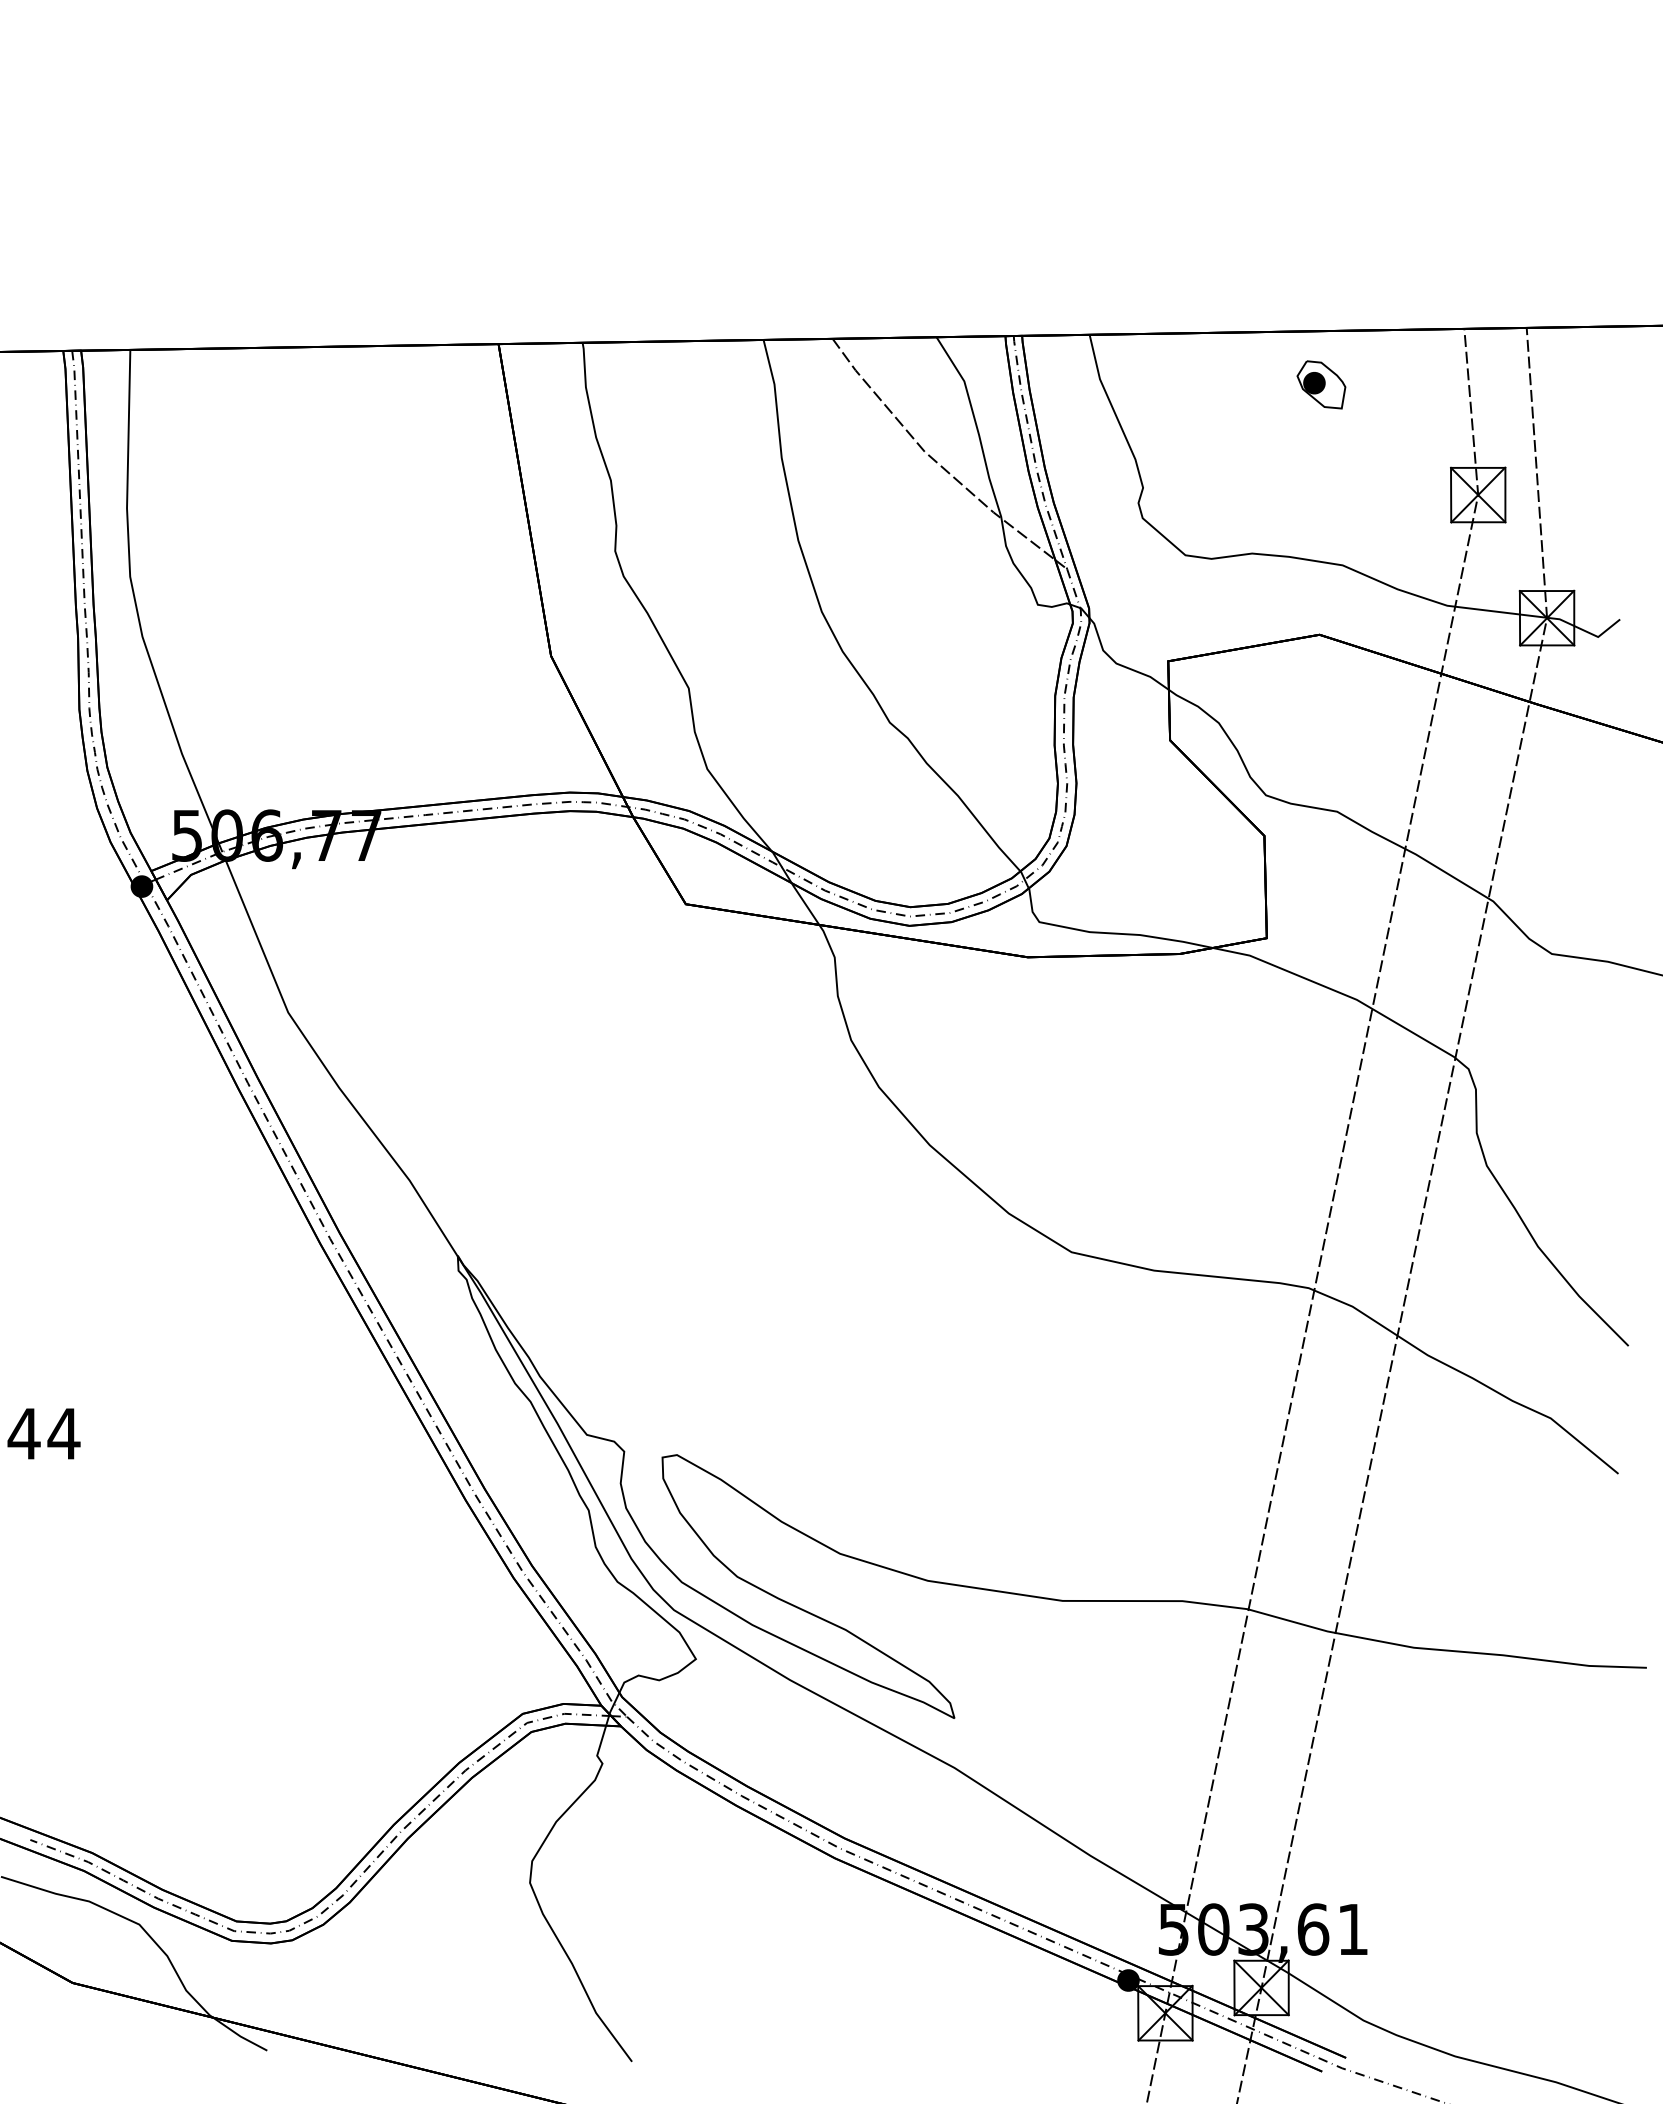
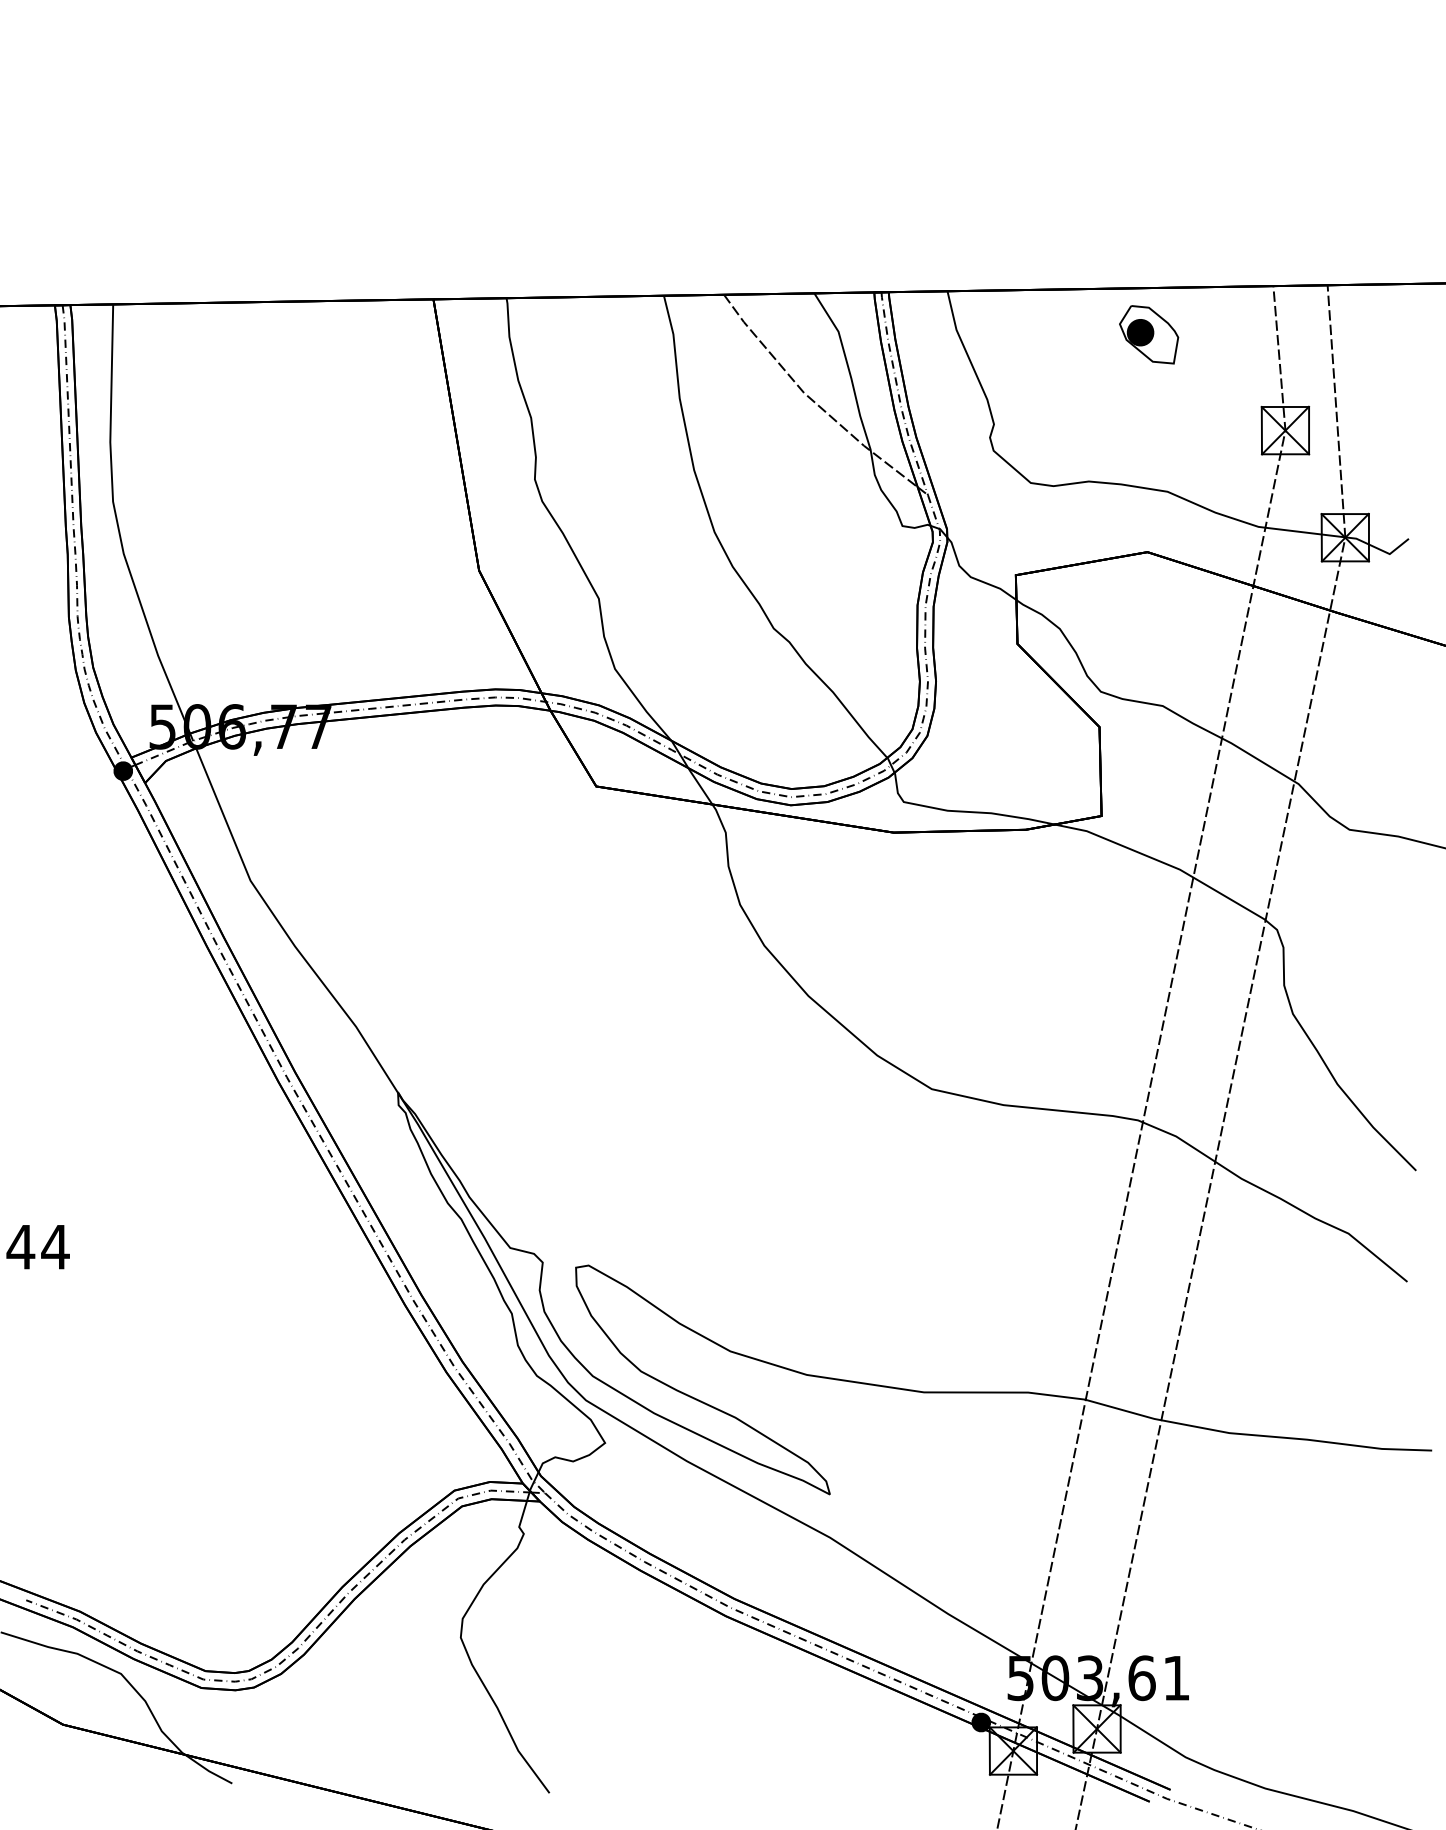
part: (1321, 384) -> (1149, 334), size x1.4

